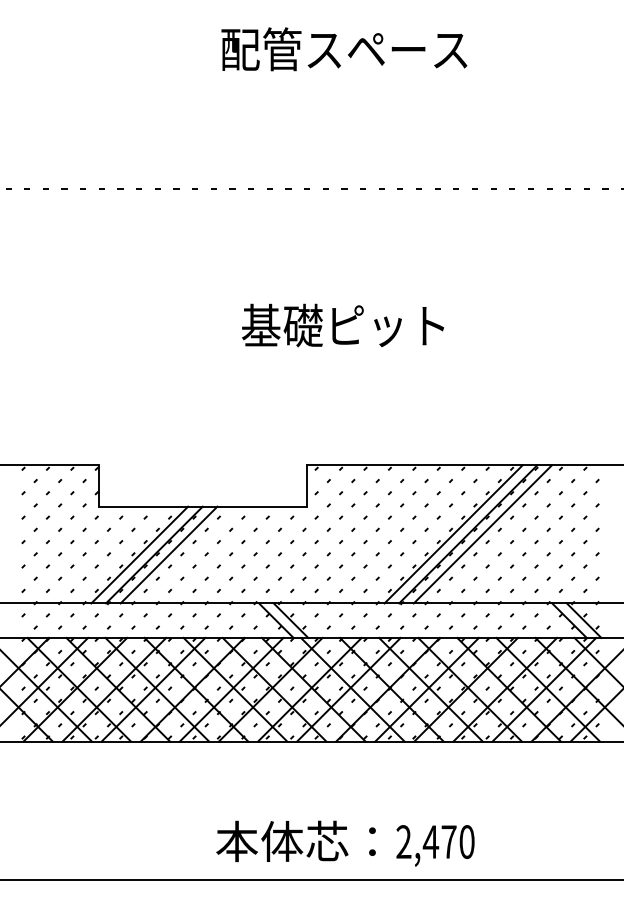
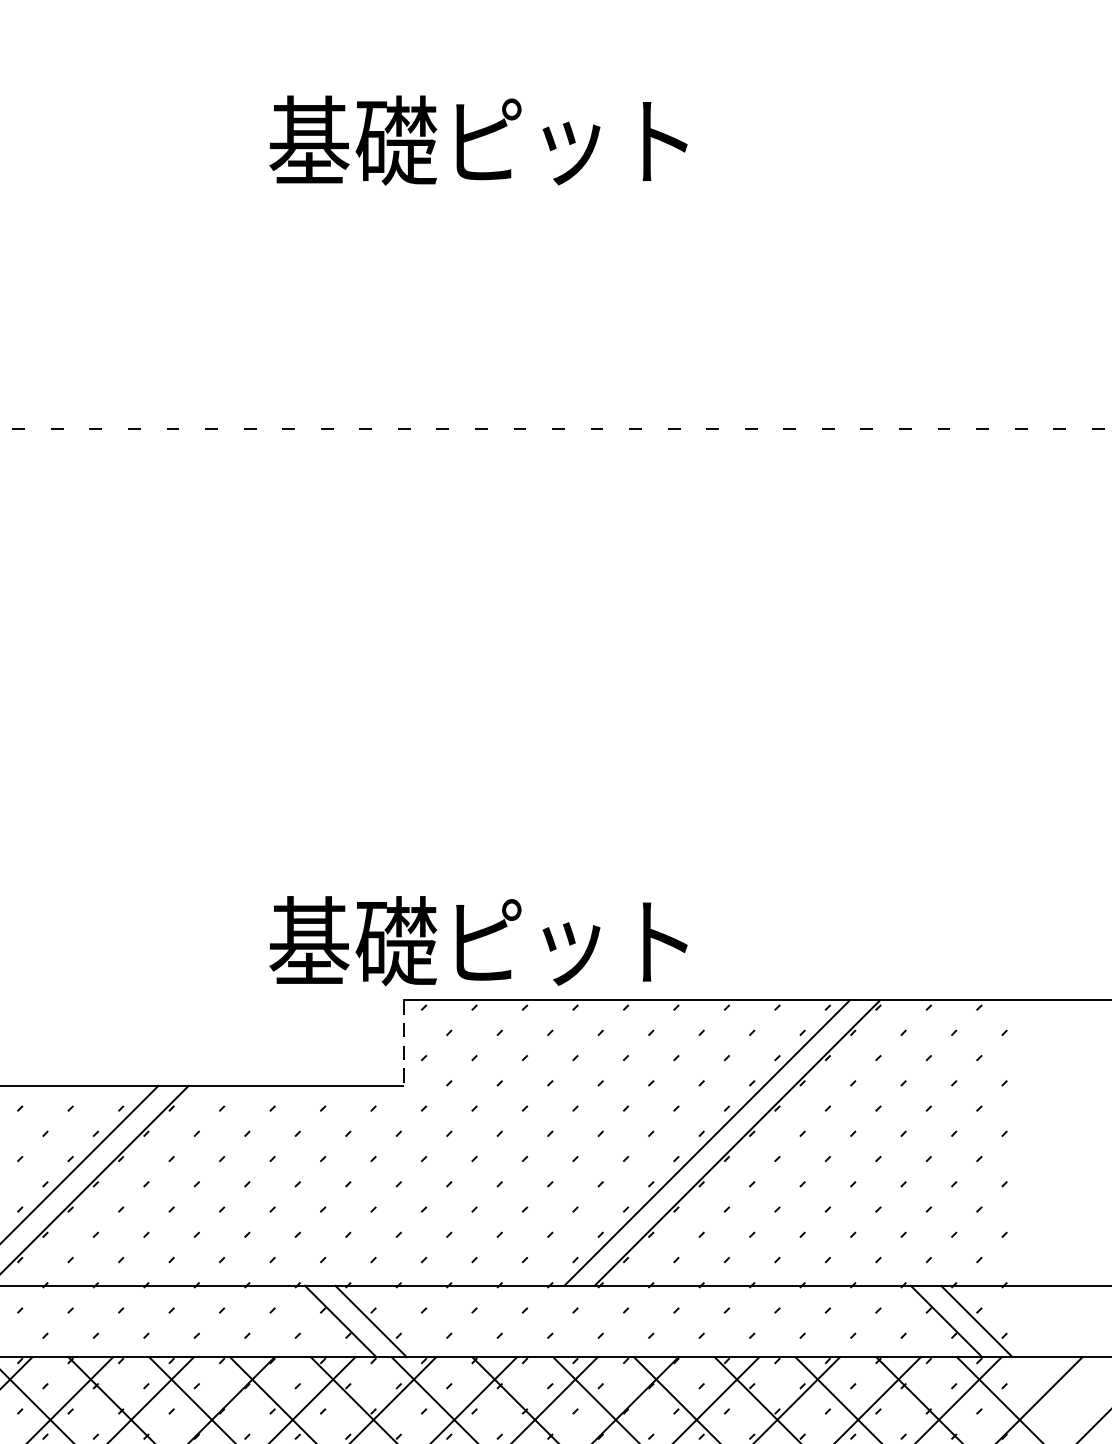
text: (344, 49) -> (481, 141), 配管スペース -> 基礎ピット
text: (343, 325) -> (479, 940), moved
line: (306, 485) -> (403, 1042), solid -> dashed
line: (482, 534) -> (766, 1143), removed
line: (168, 554) -> (117, 1184), removed

